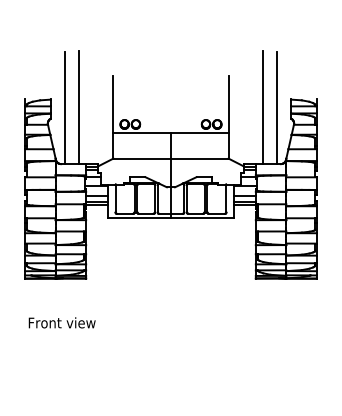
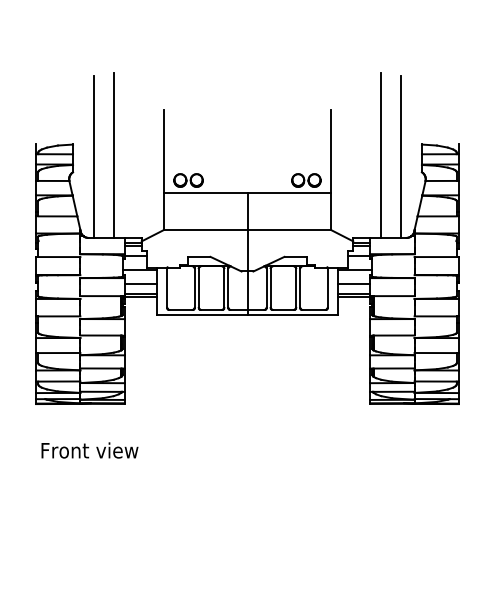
text: (61, 322) -> (88, 449), moved

